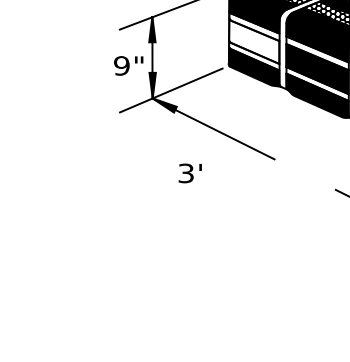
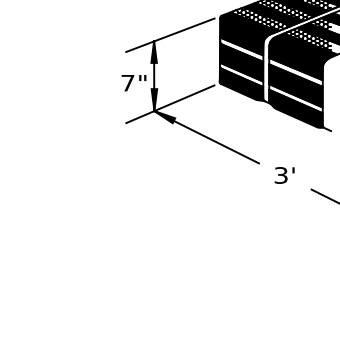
fill: (254, 40) -> (241, 61), added
text: (121, 65) -> (127, 82), 9" -> 7"
text: (190, 173) -> (284, 175), moved

